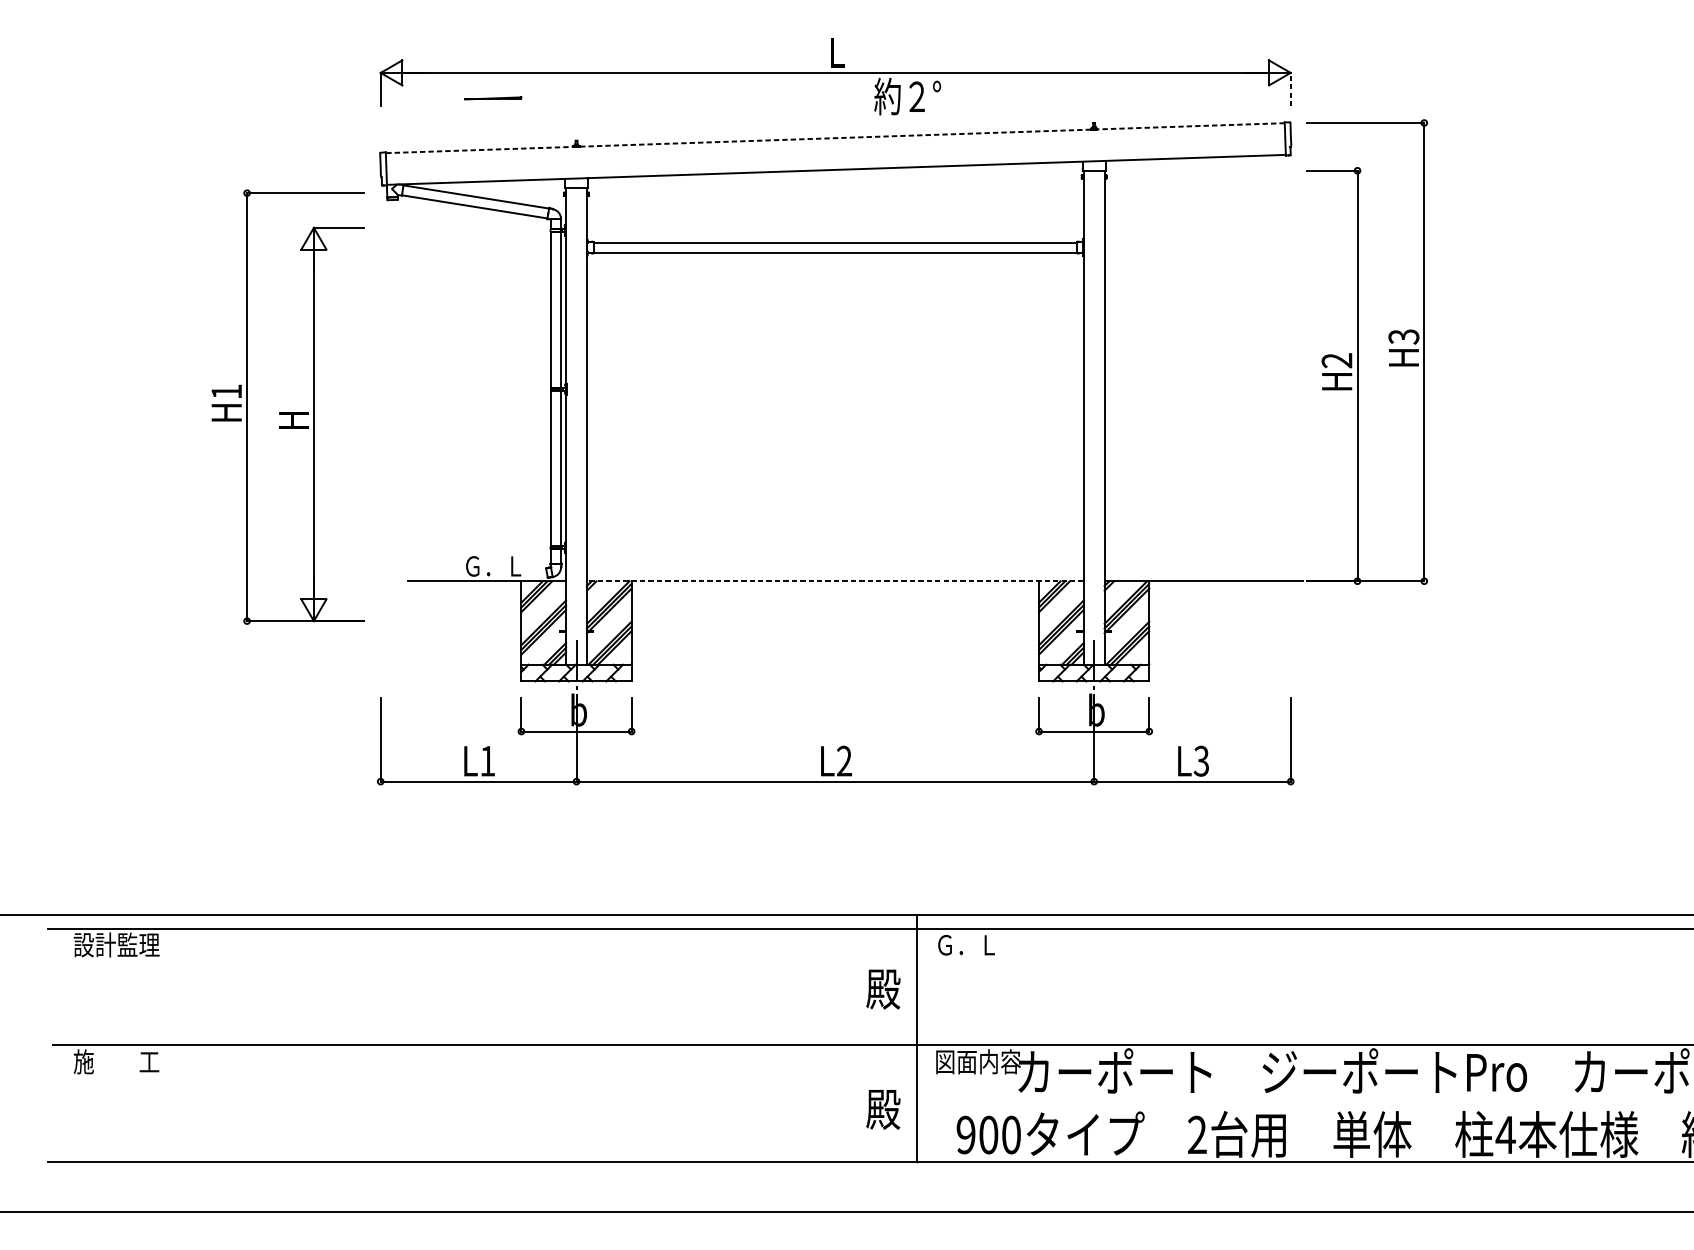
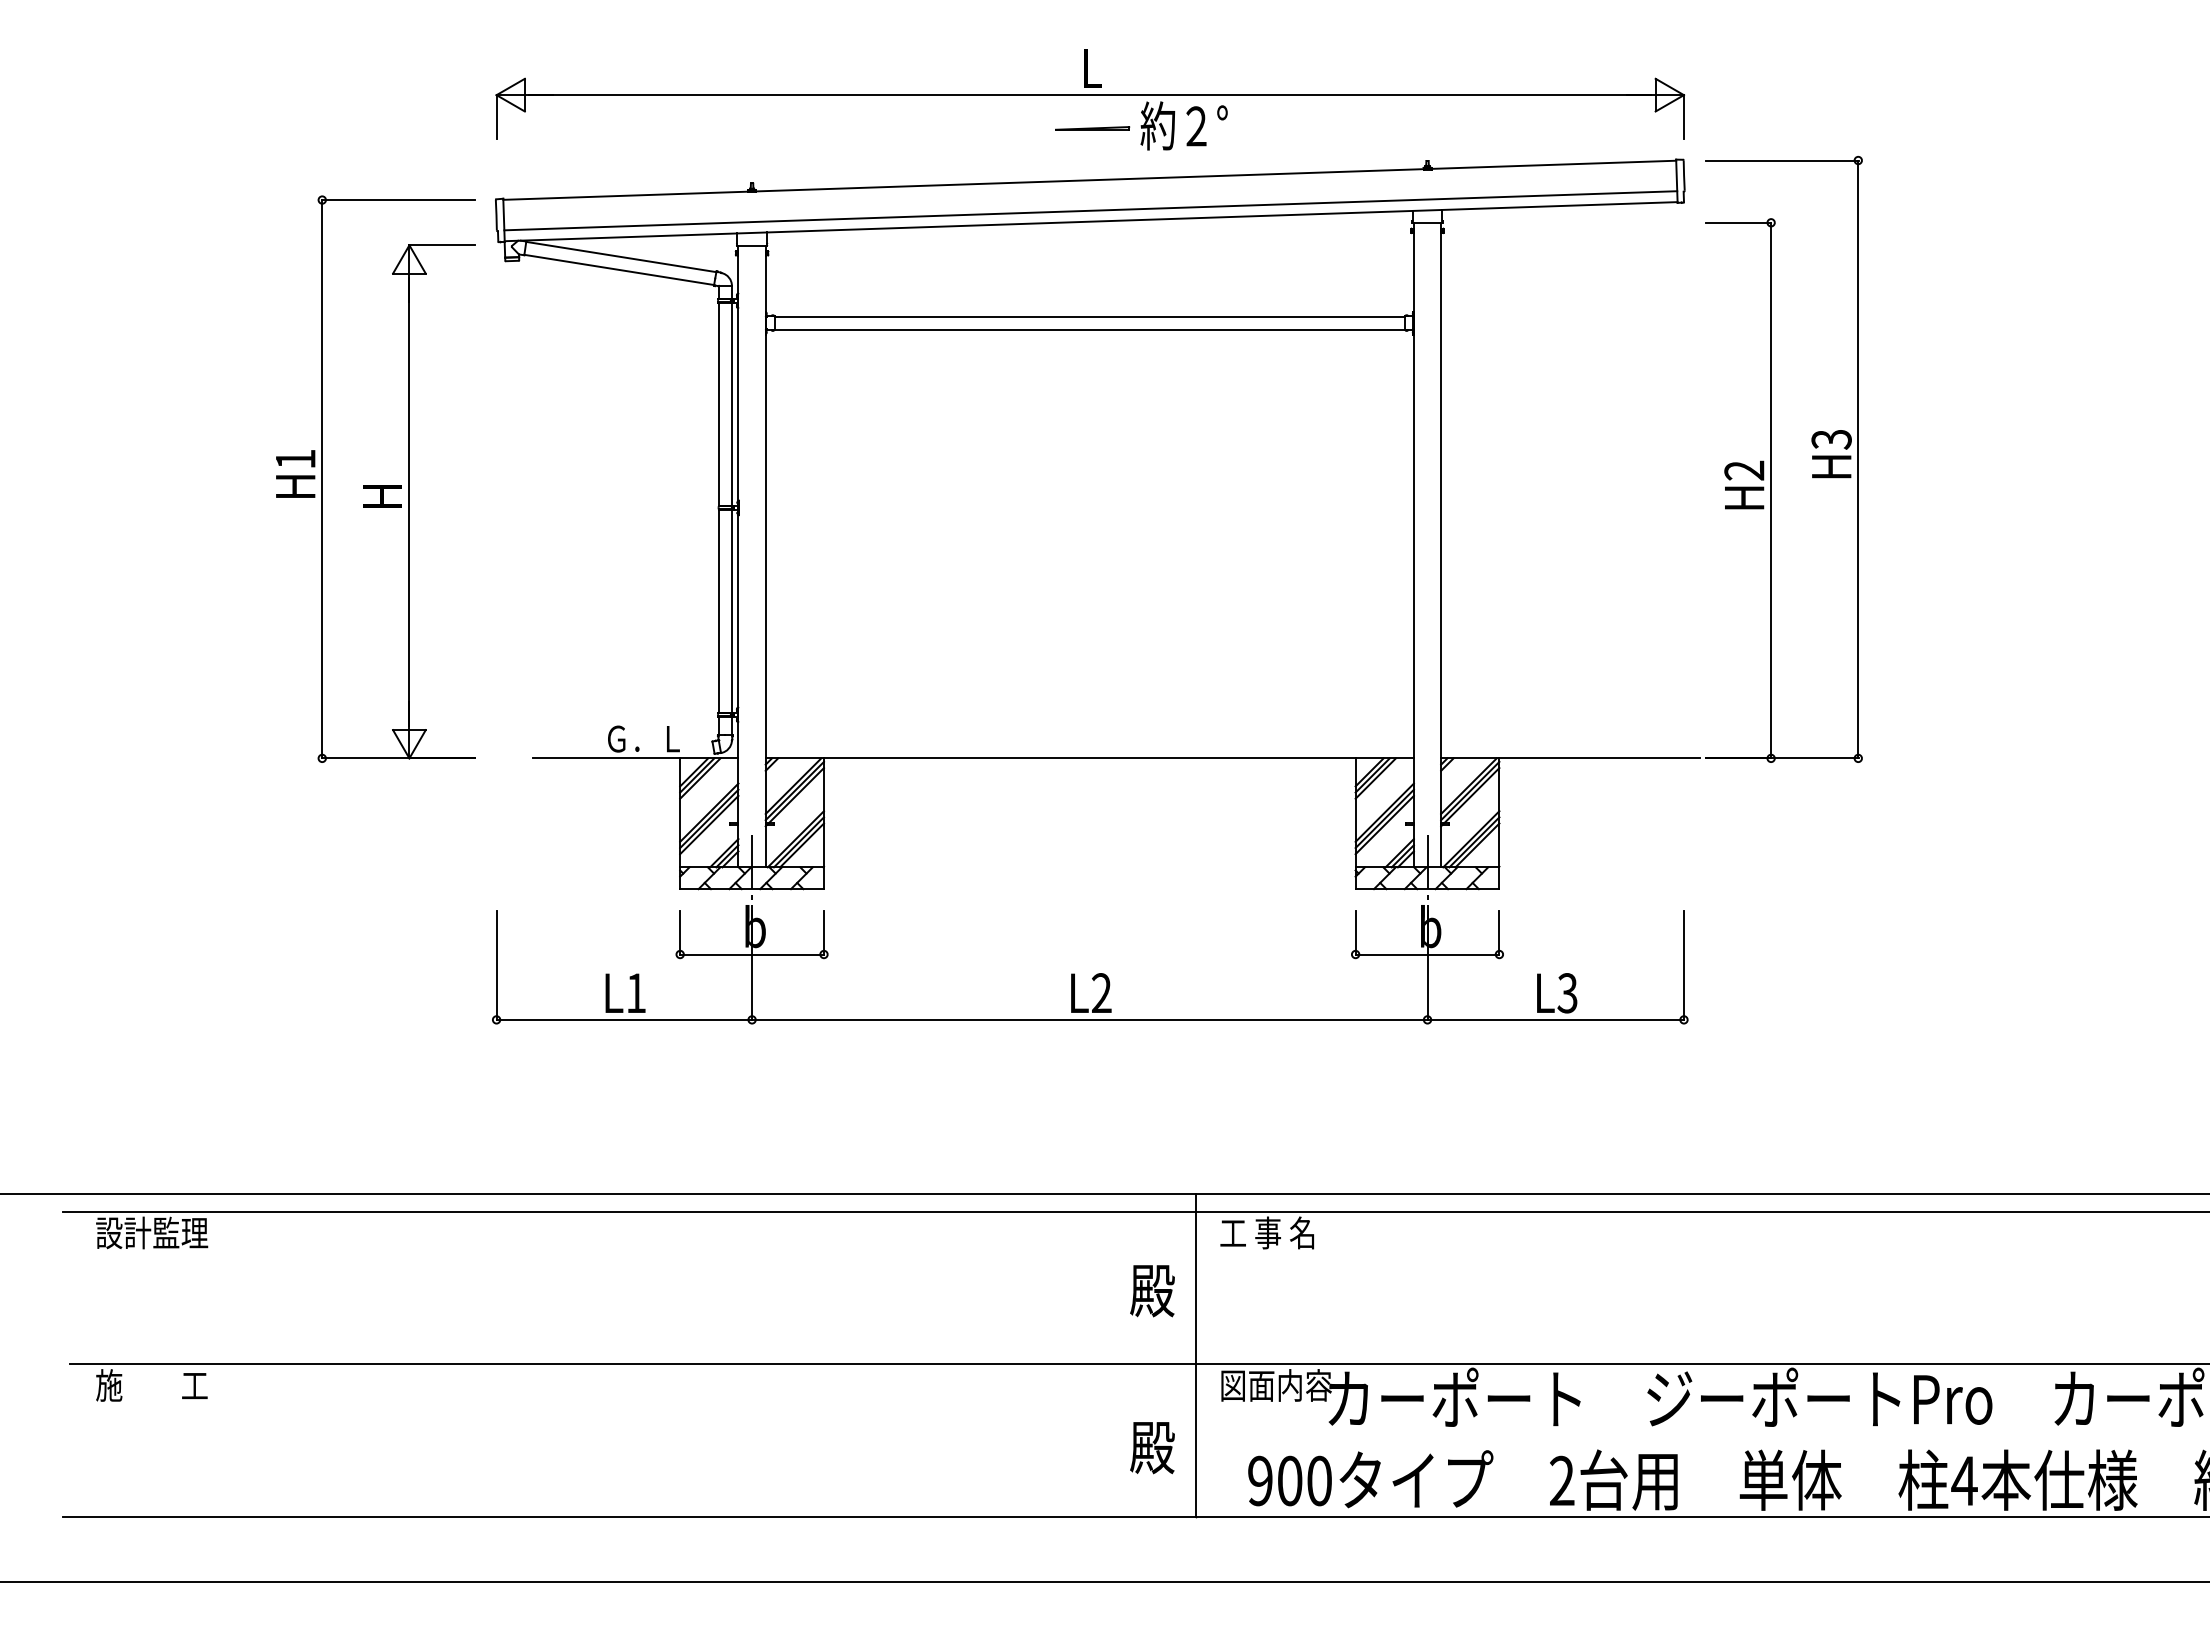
line: (1290, 89) -> (1683, 116), dashed -> solid
line: (493, 98) -> (1092, 128), moved
line: (835, 138) -> (1089, 180), dashed -> solid
line: (835, 161) -> (1090, 210), added
part: (287, 411) -> (375, 485), moved
line: (835, 581) -> (1089, 758), dashed -> solid
text: (971, 944) -> (1267, 1232), Ｇ．Ｌ -> 工 事 名

